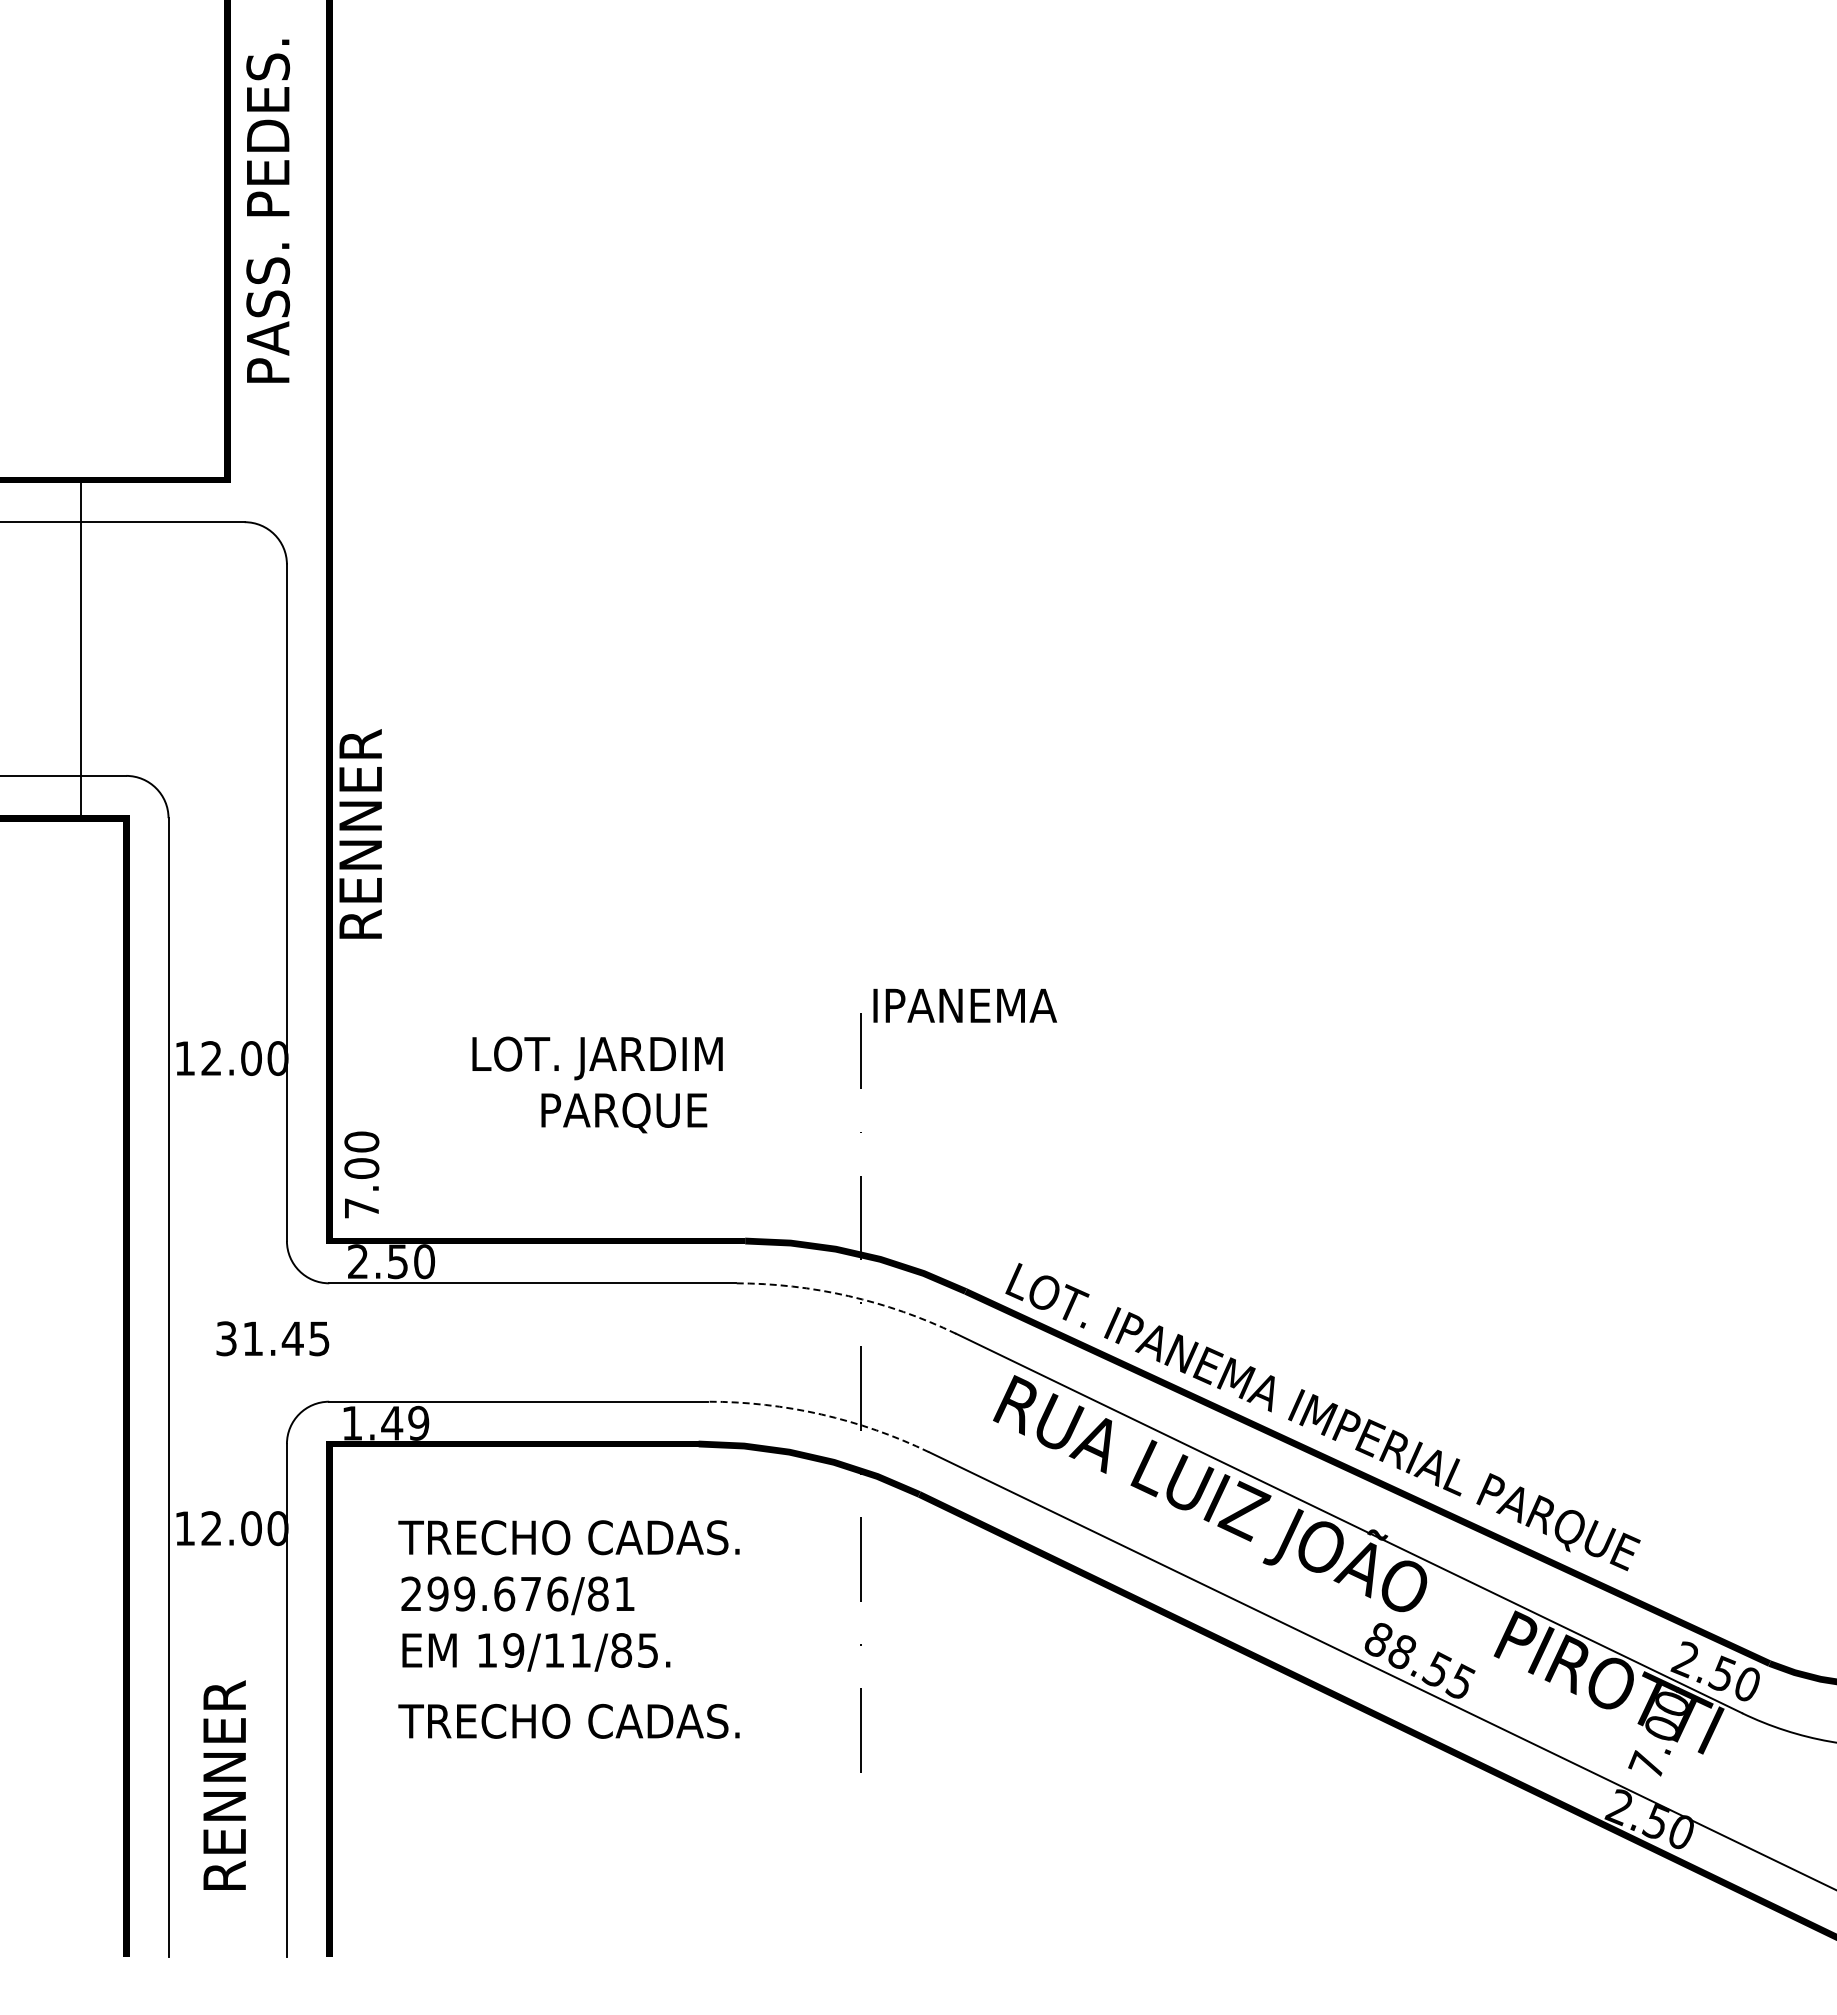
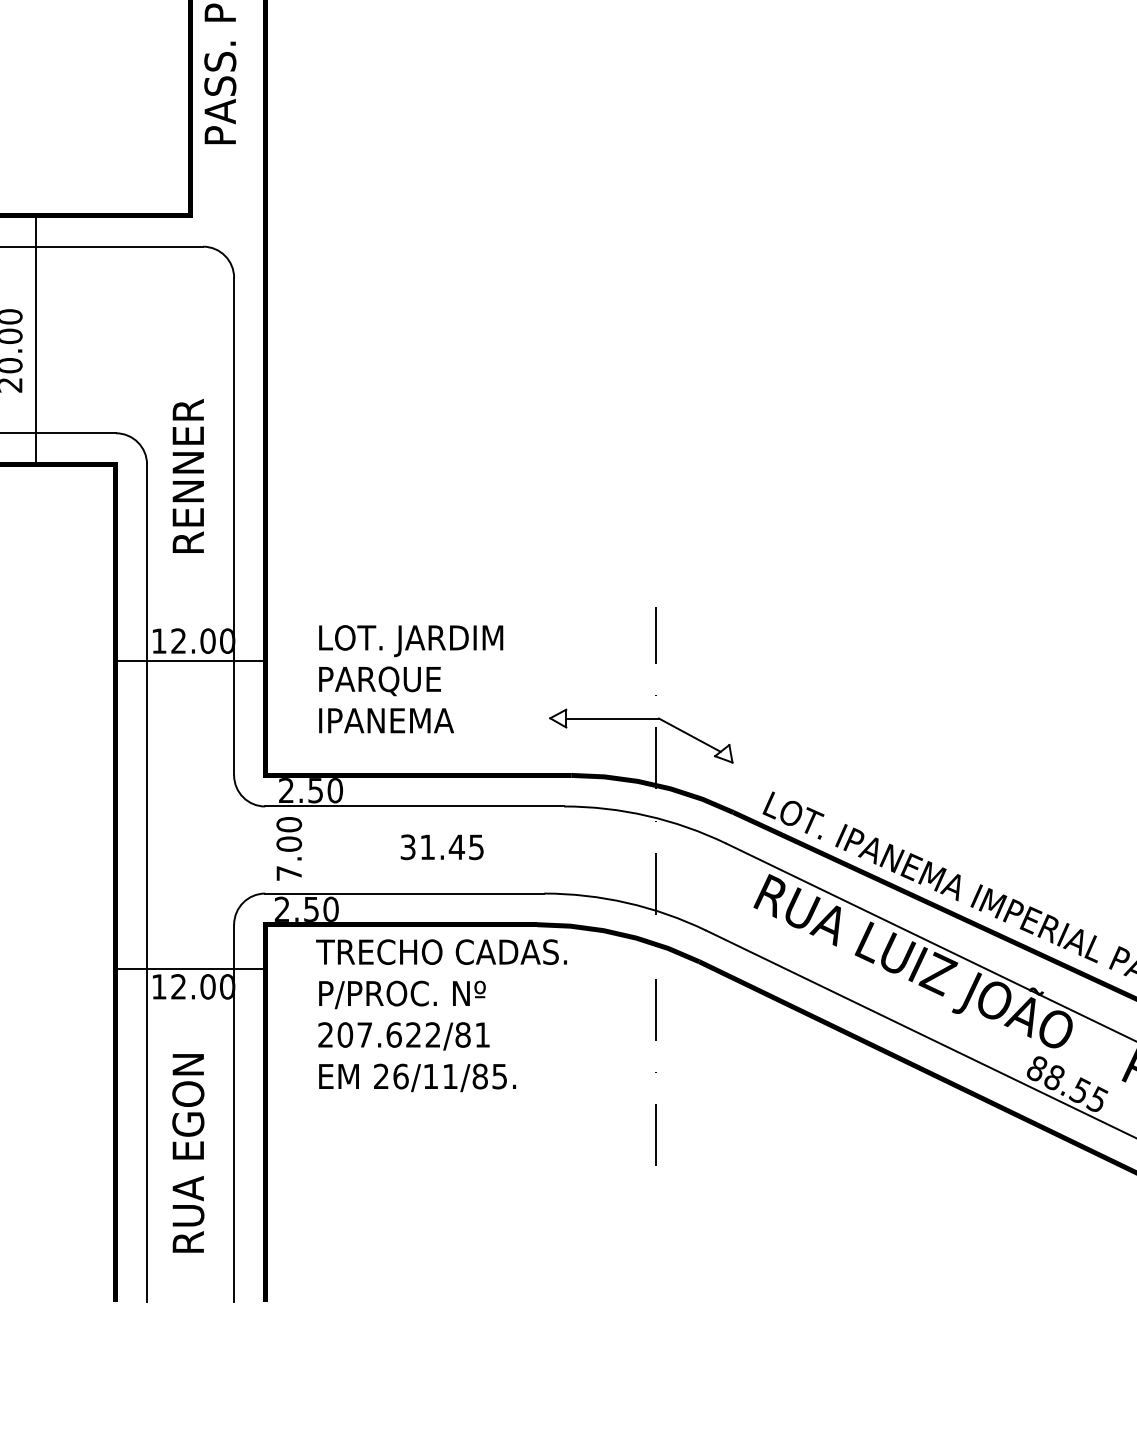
line: (80, 648) -> (35, 339), moved
text: (360, 833) -> (188, 475), moved
text: (965, 1005) -> (386, 720), moved
text: (597, 1058) -> (411, 641), moved
line: (227, 1084) -> (190, 660), added
text: (624, 1113) -> (380, 681), moved
part: (840, 1164) -> (641, 719), added
text: (361, 1174) -> (288, 848), moved
arc: (848, 1296) -> (647, 816), dashed -> solid
text: (272, 1338) -> (441, 847), moved
arc: (821, 1414) -> (627, 902), dashed -> solid
text: (385, 1422) -> (306, 908), 1.49 -> 2.50
line: (227, 1504) -> (190, 969), added
text: (568, 1539) -> (441, 994), TRECHO CADAS. -> P/PROC. Nº
text: (497, 1593) -> (388, 1034), 299.676/81 -> 207.622/81
text: (500, 1650) -> (391, 1076), 19/11/85. -> 26/11/85.
text: (568, 1720) -> (441, 951), moved
text: (224, 1737) -> (188, 1140), RENNER -> RUA EGON

